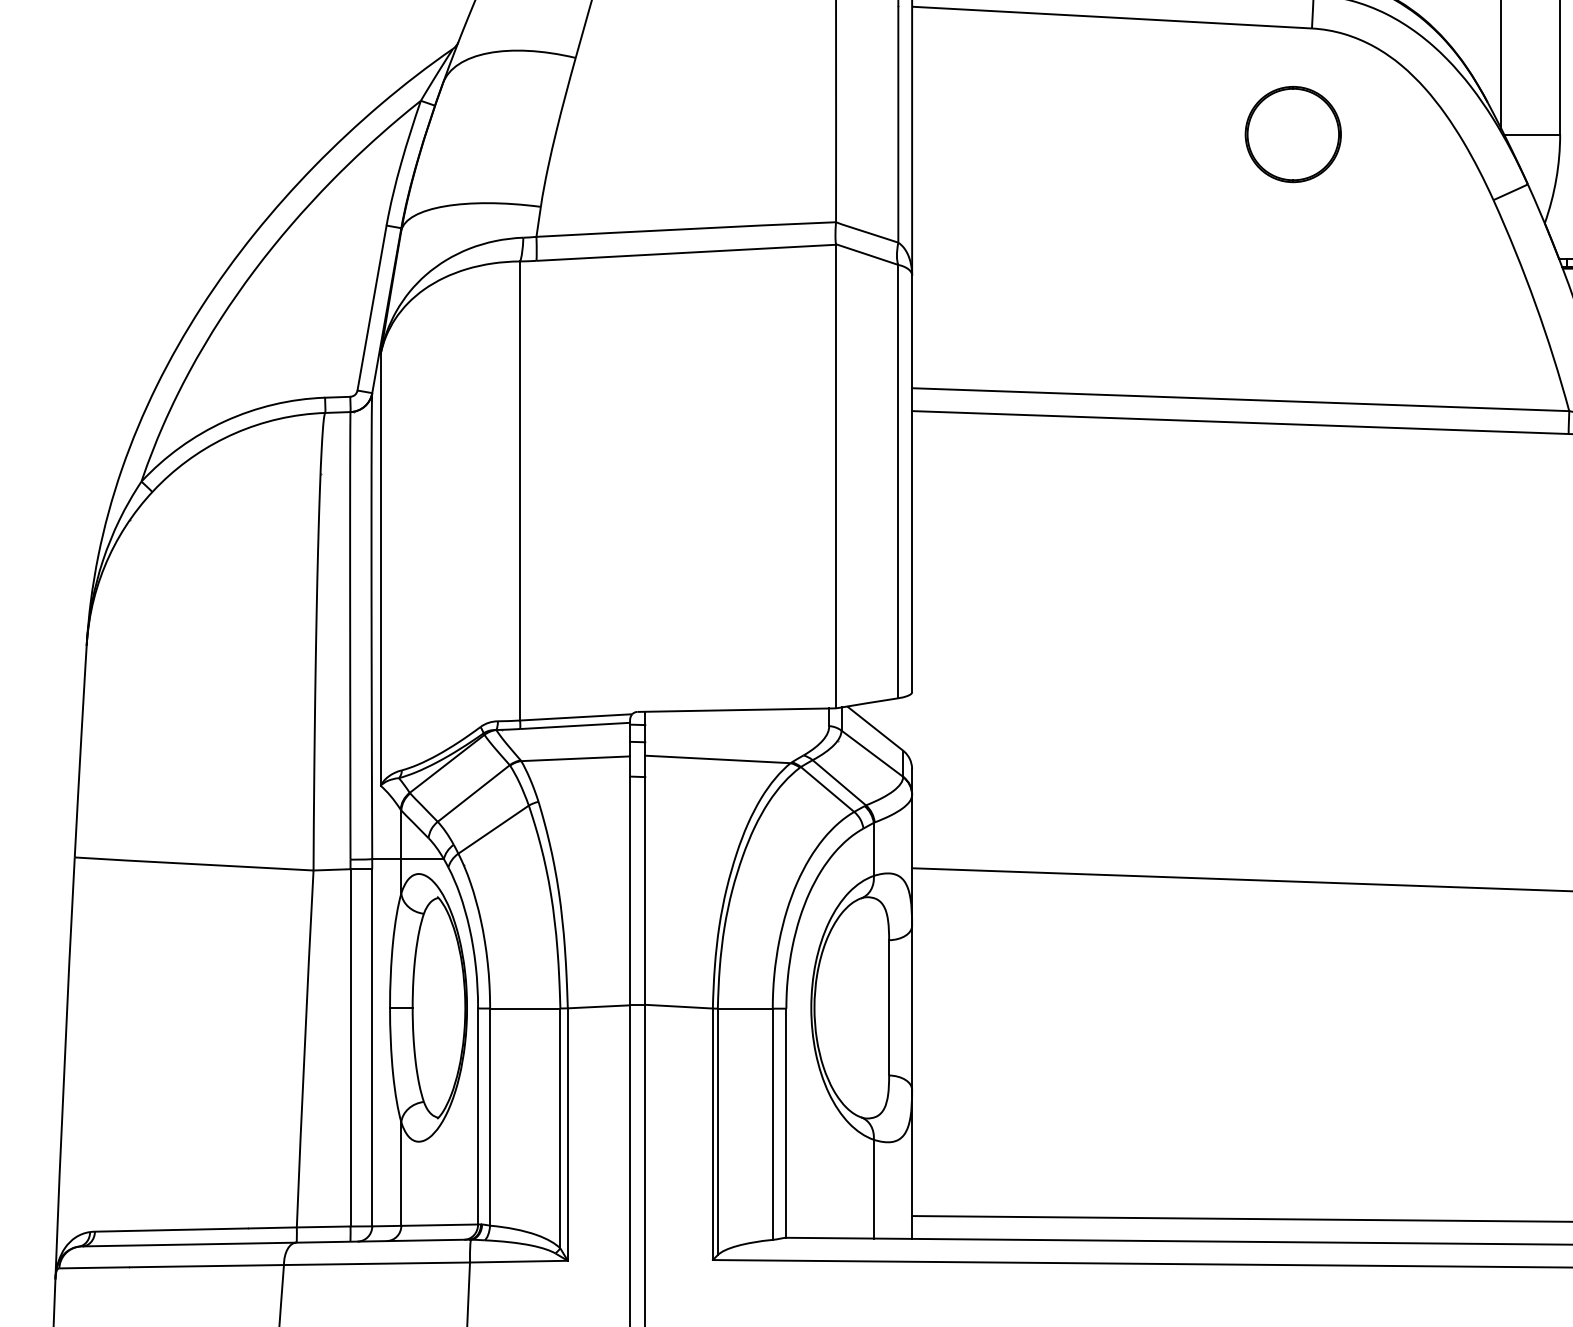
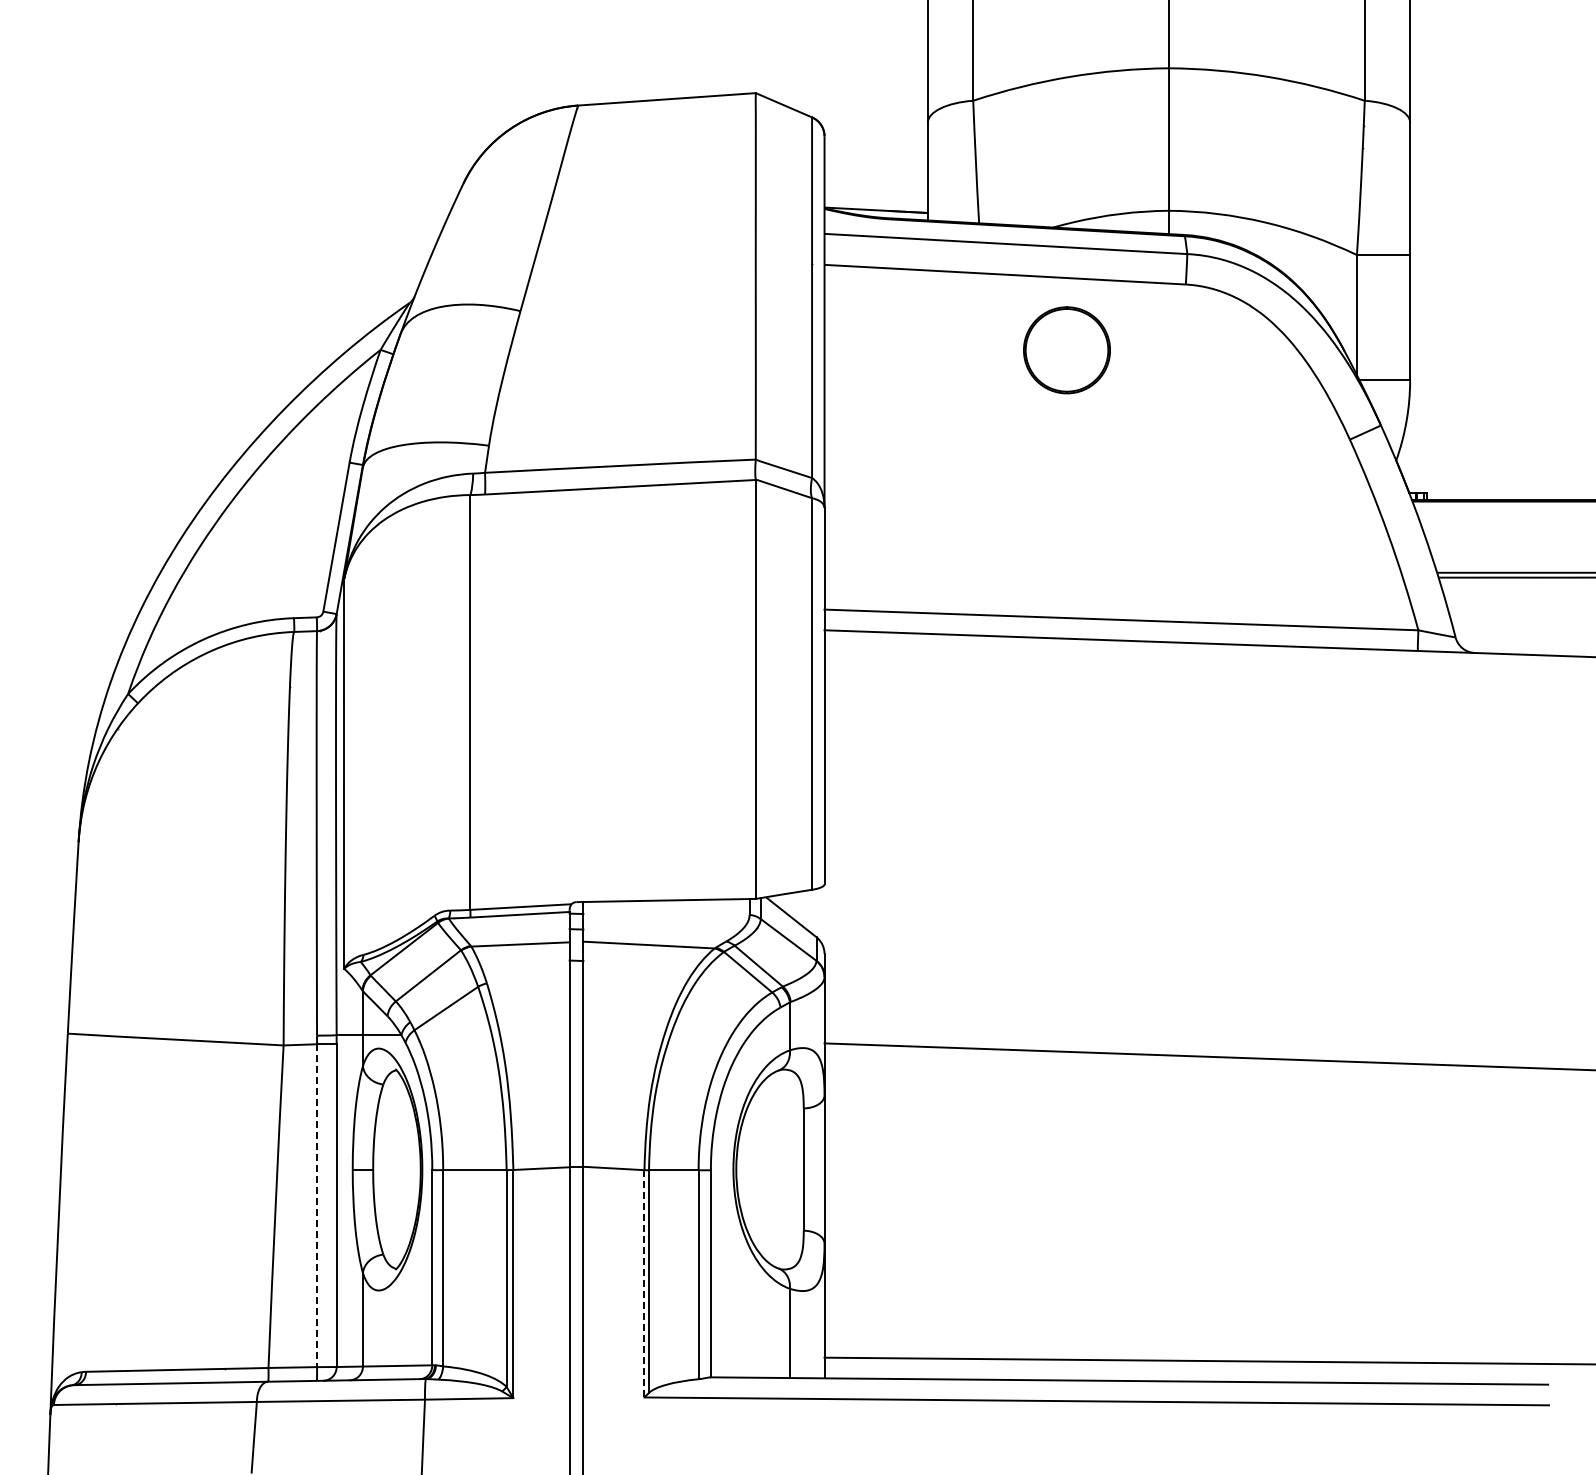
part: (1292, 134) -> (1066, 350), moved
line: (351, 1048) -> (317, 1206), solid -> dashed
line: (712, 1133) -> (644, 1283), solid -> dashed

